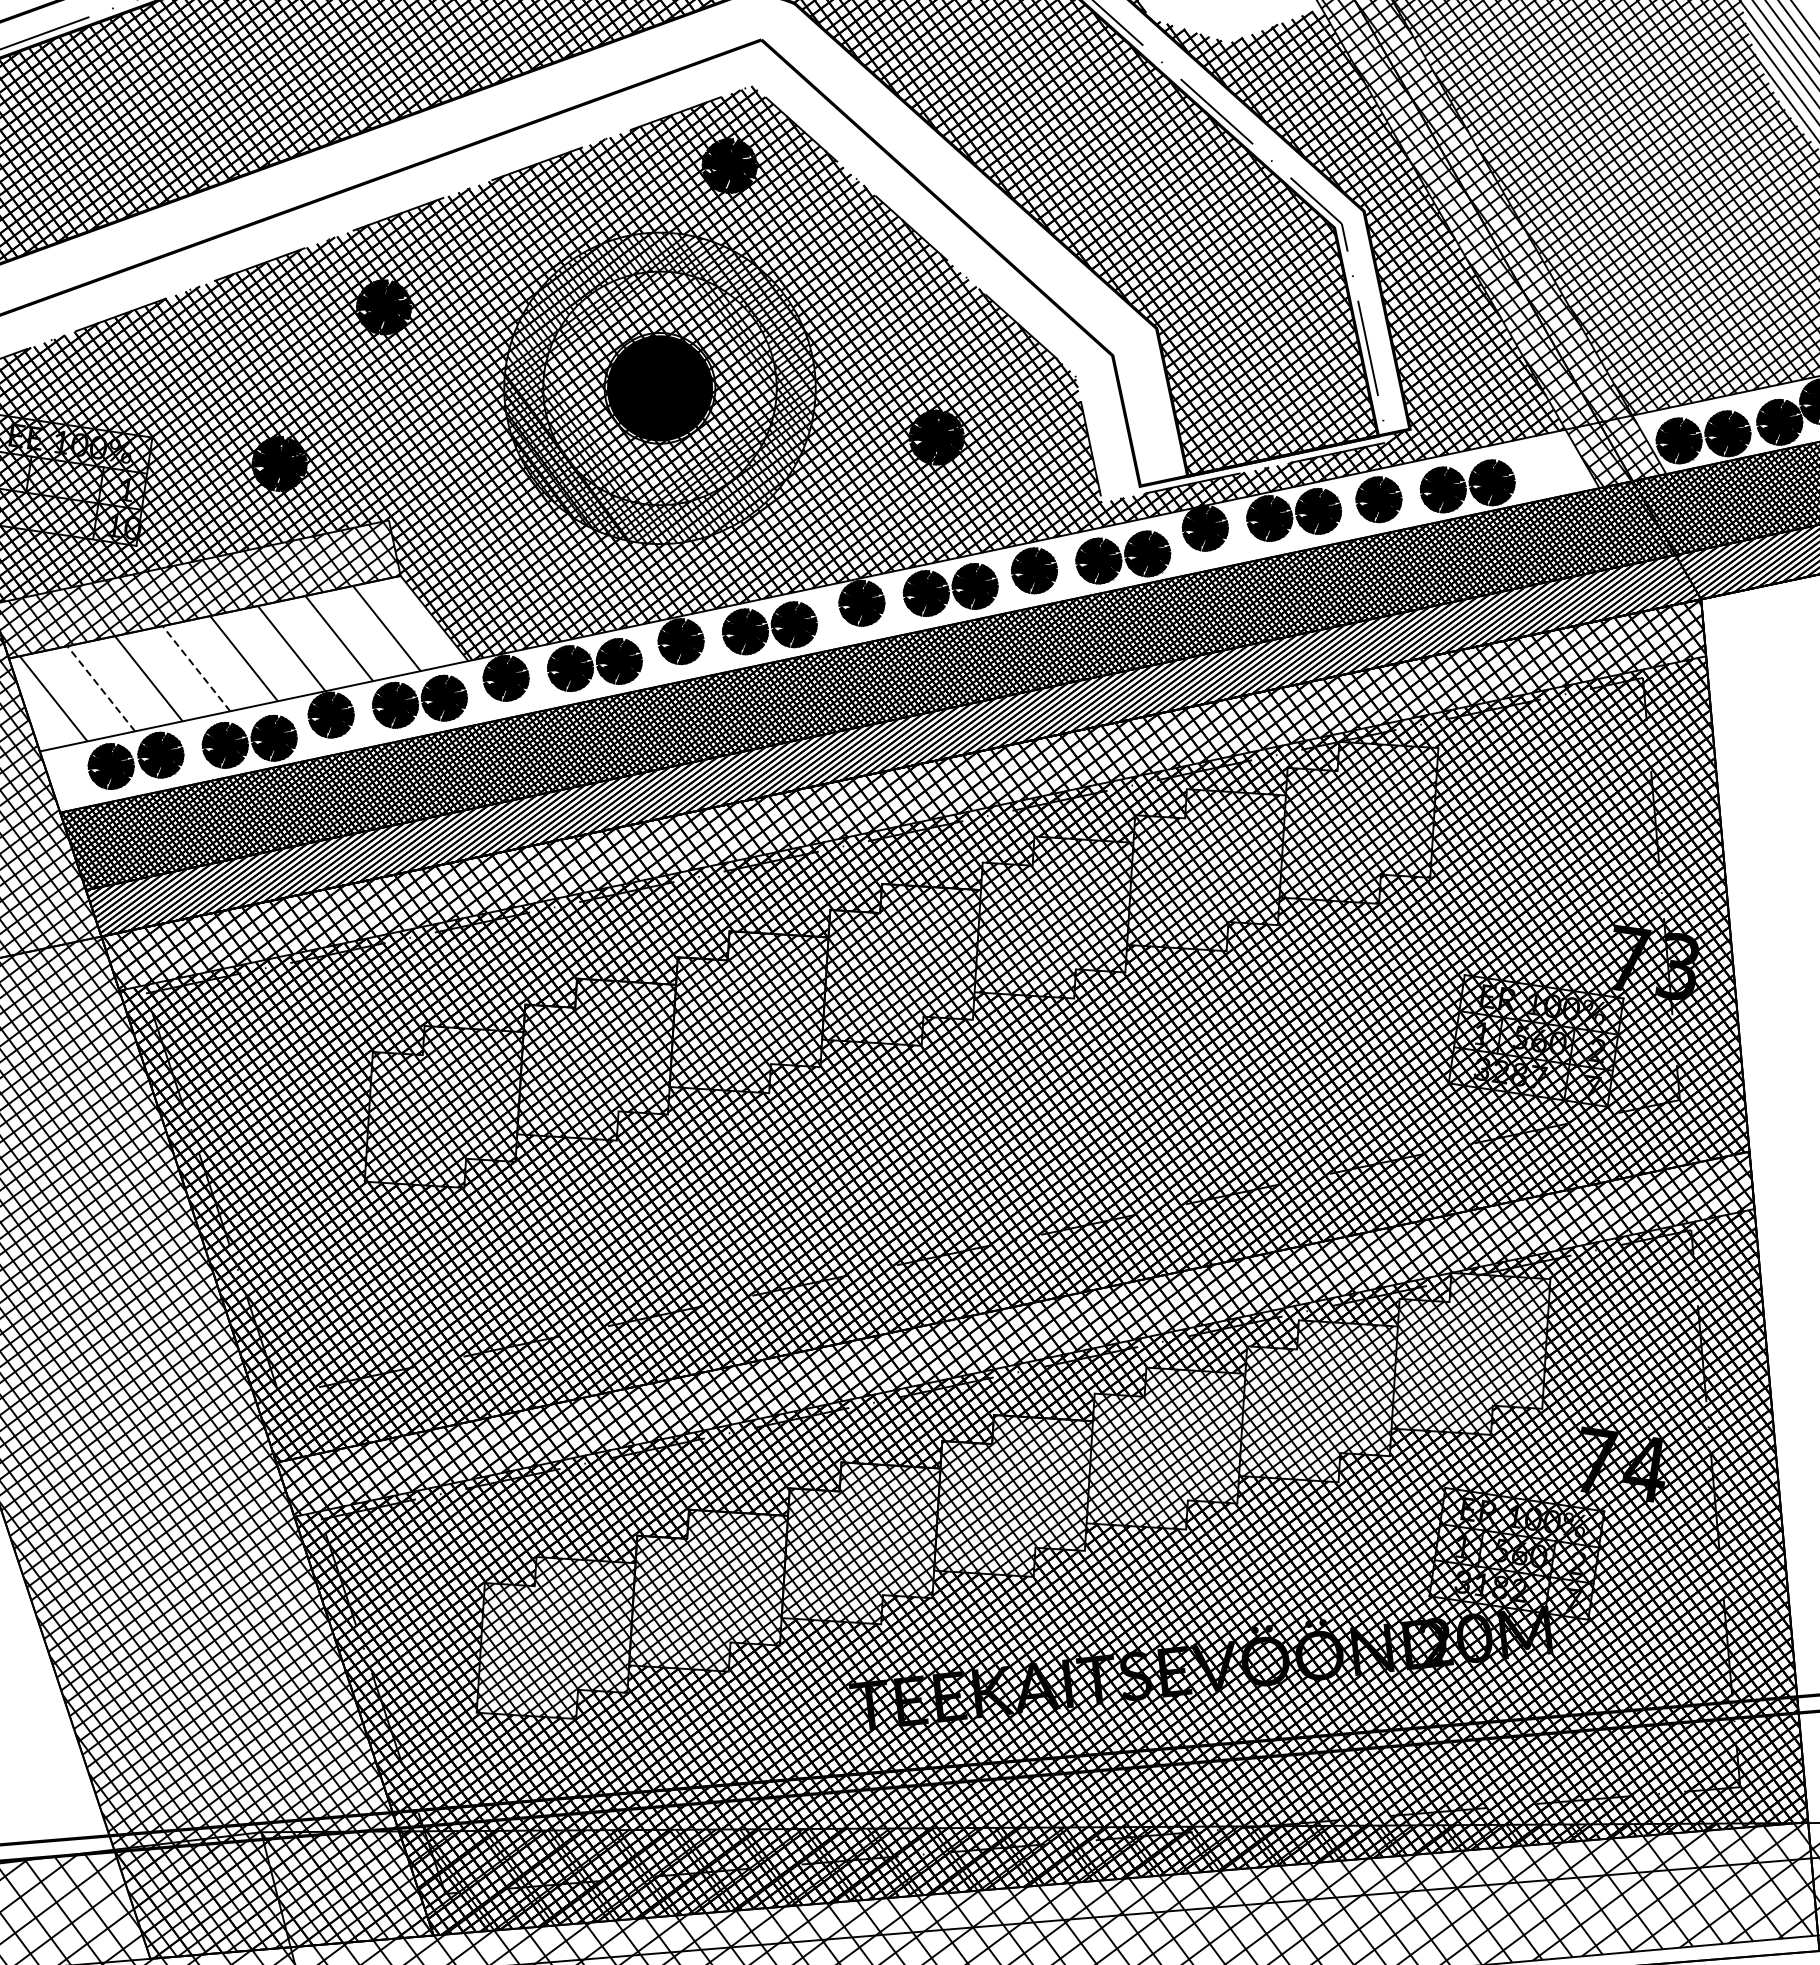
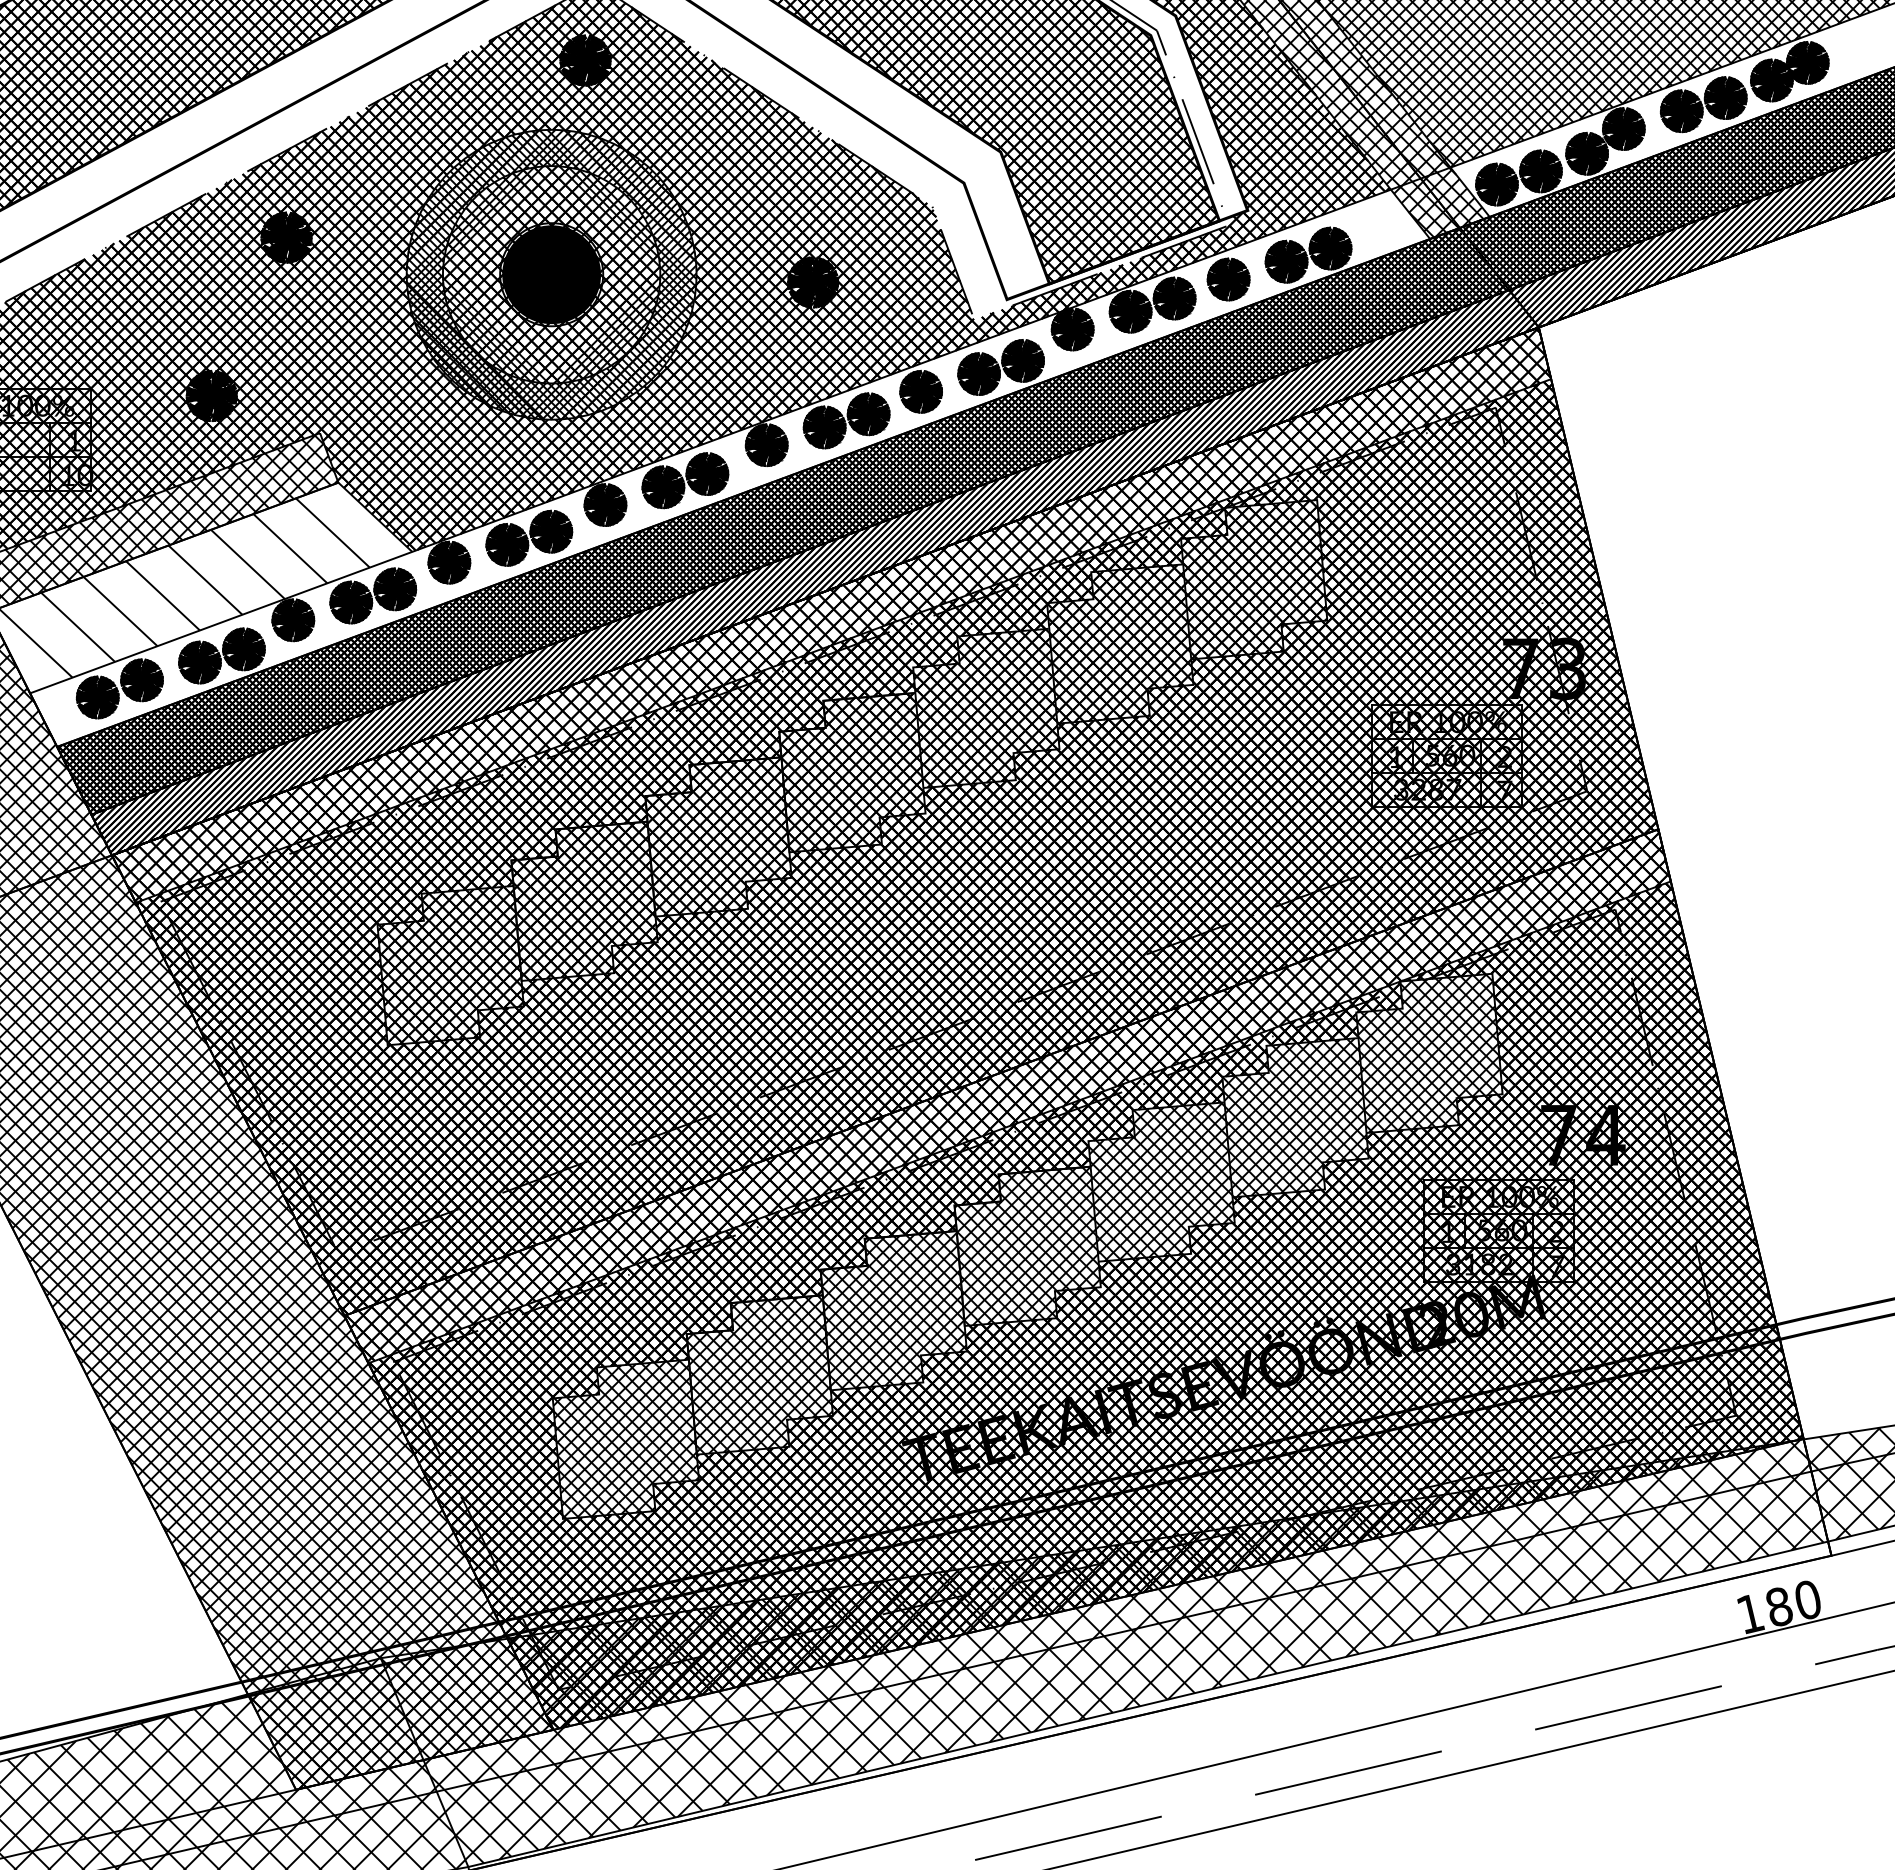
line: (197, 668) -> (163, 595), dashed -> solid
line: (101, 689) -> (78, 627), dashed -> solid

